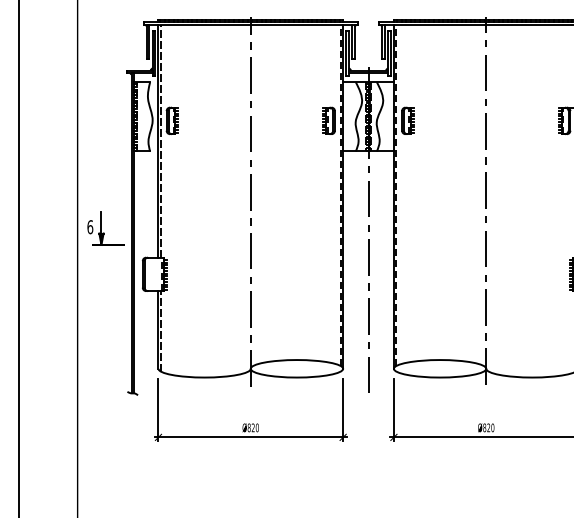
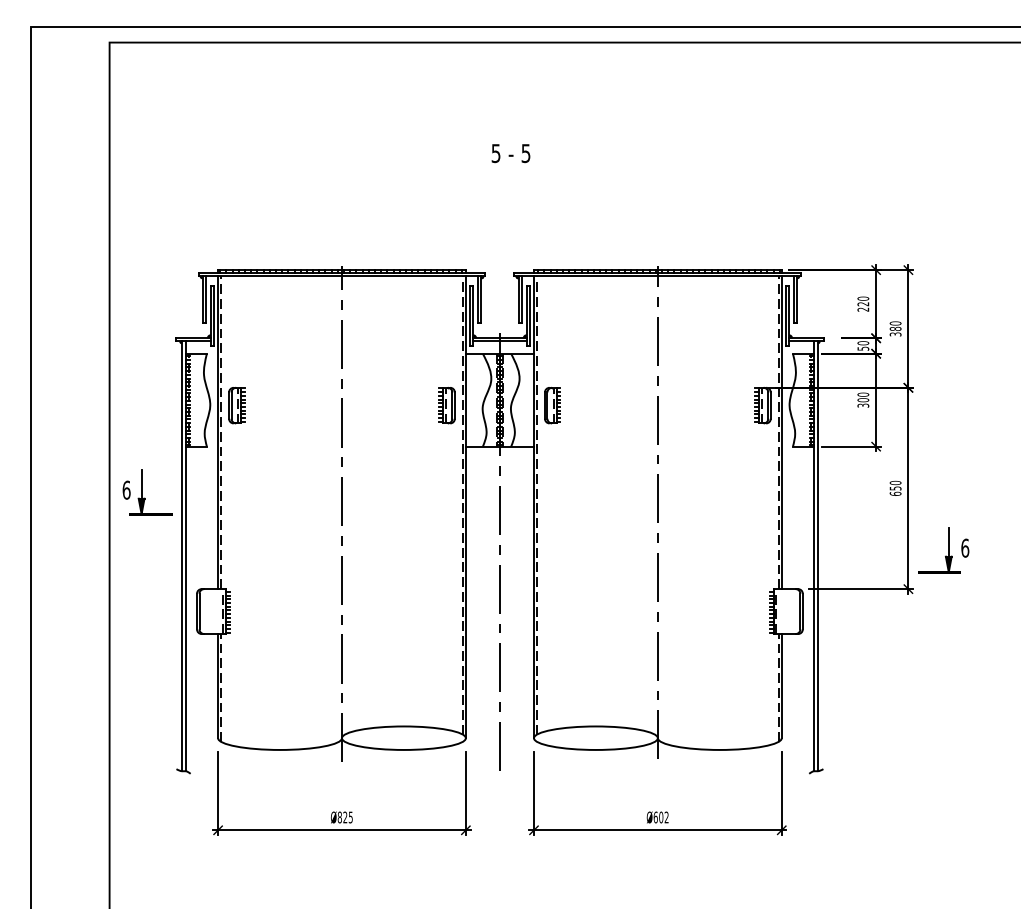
part: (105, 228) -> (147, 492), moved
text: (257, 427) -> (350, 817), Ø820 -> Ø825
text: (488, 427) -> (660, 817), Ø820 -> Ø602

